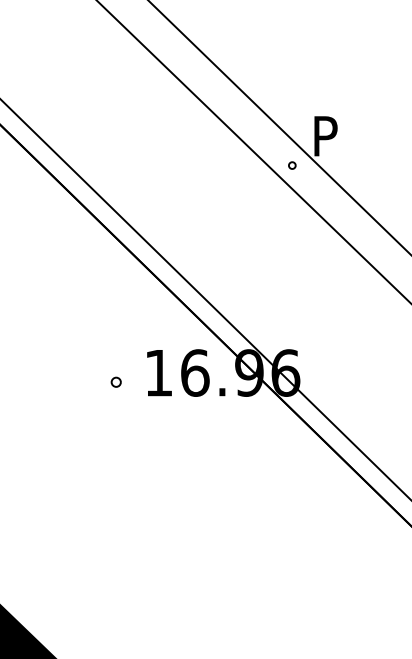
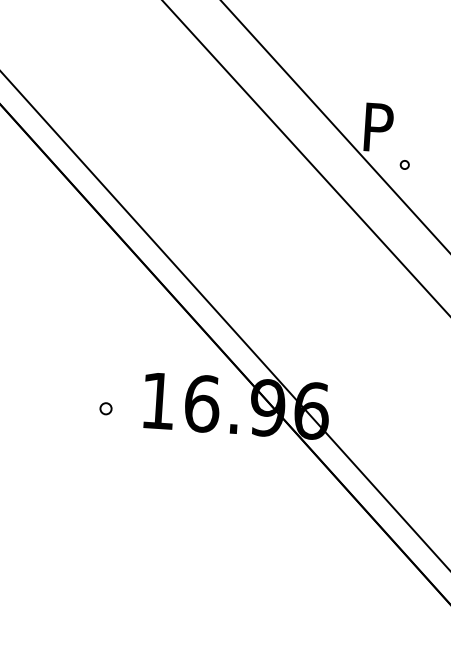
part: (292, 165) -> (405, 164), moved

